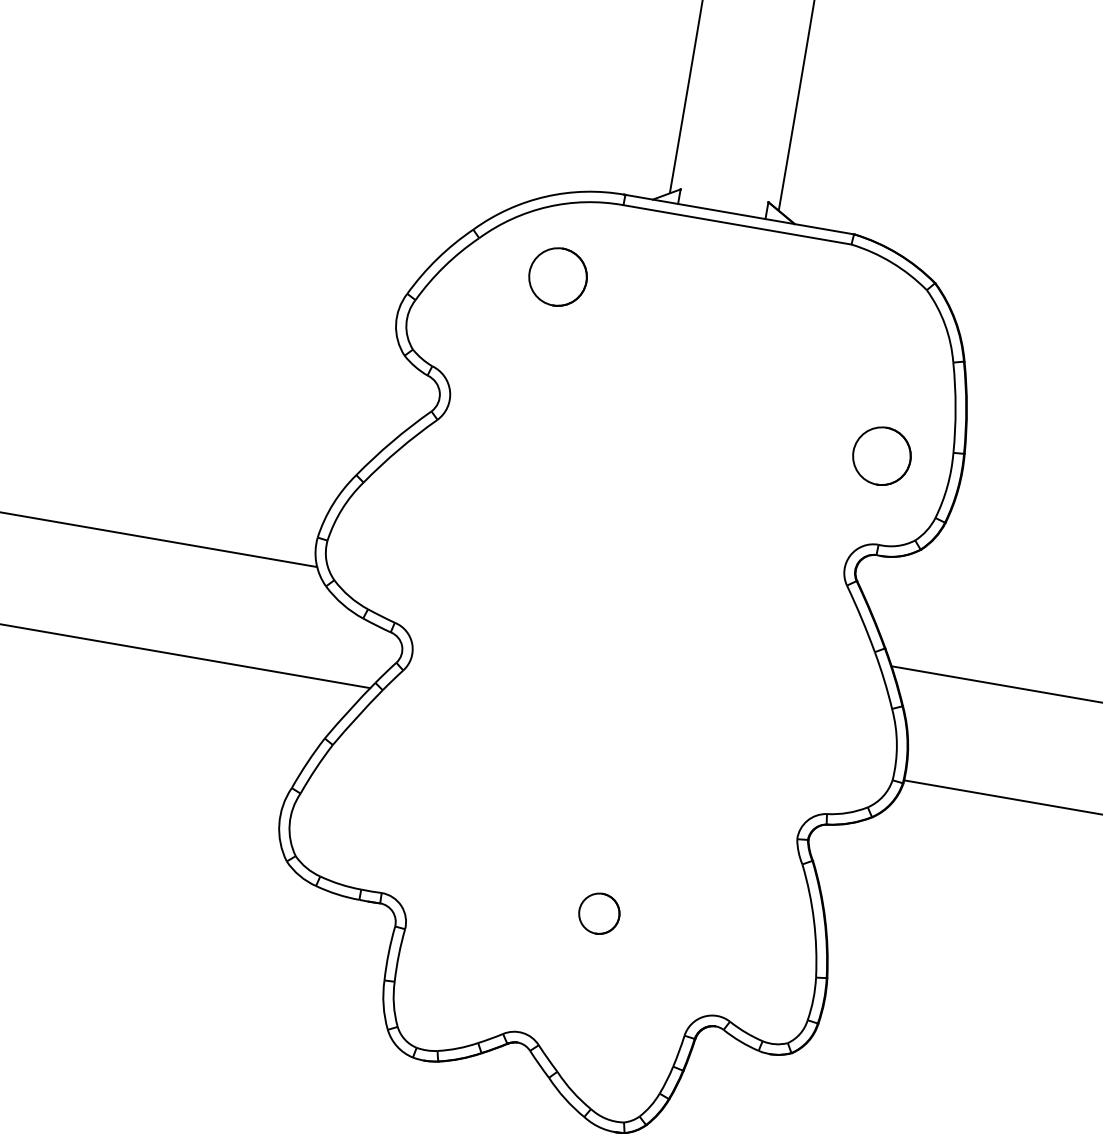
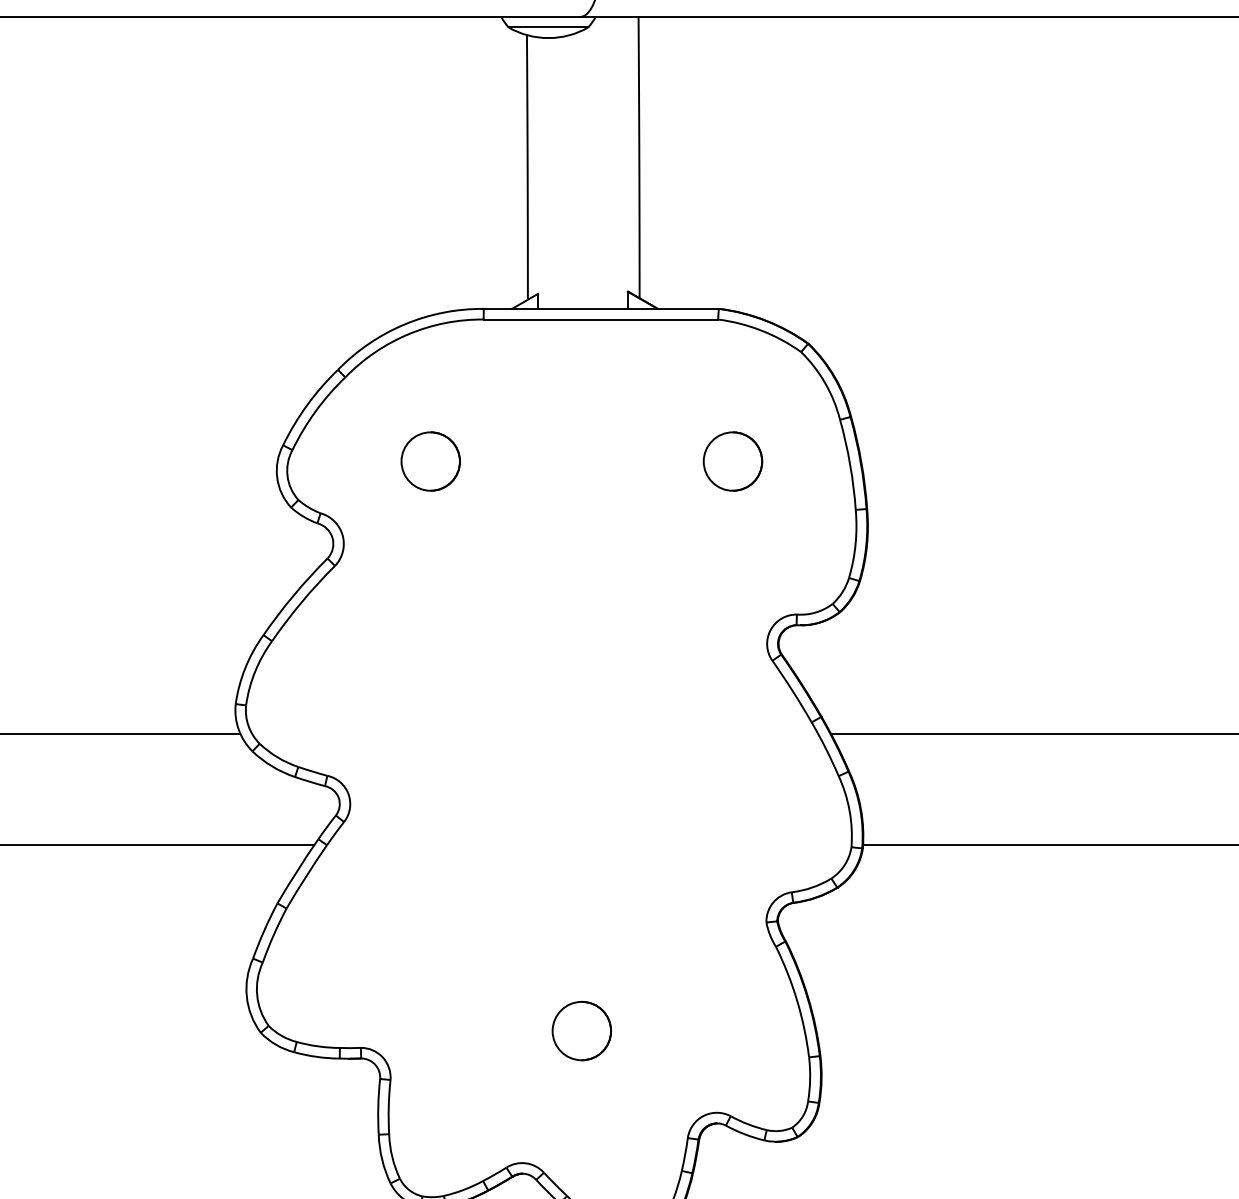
circle: (557, 276) -> (430, 461), moved
part: (881, 456) -> (732, 461), moved
part: (599, 913) -> (581, 1030), size x1.43

